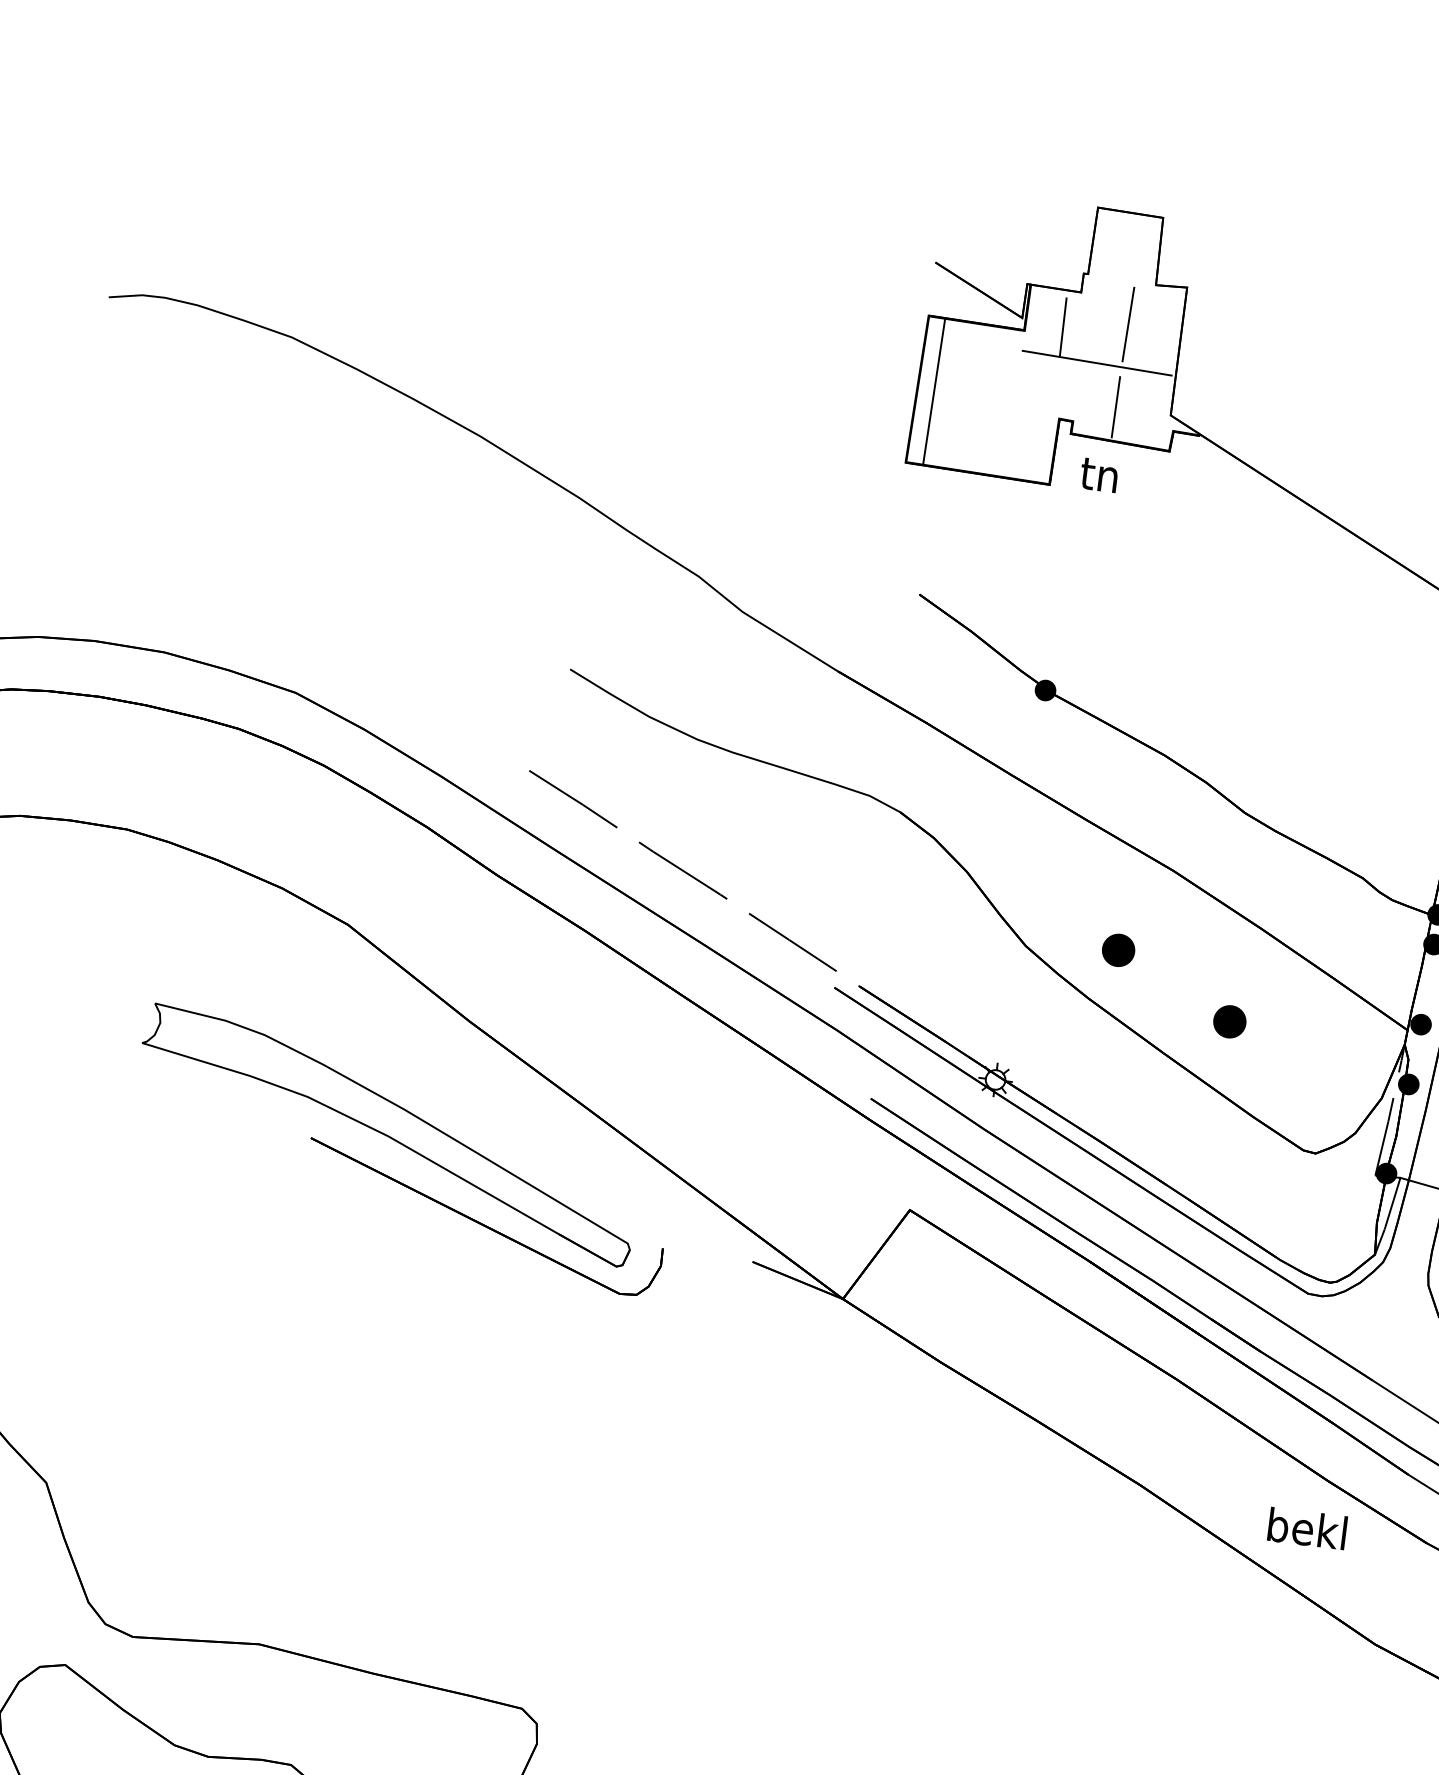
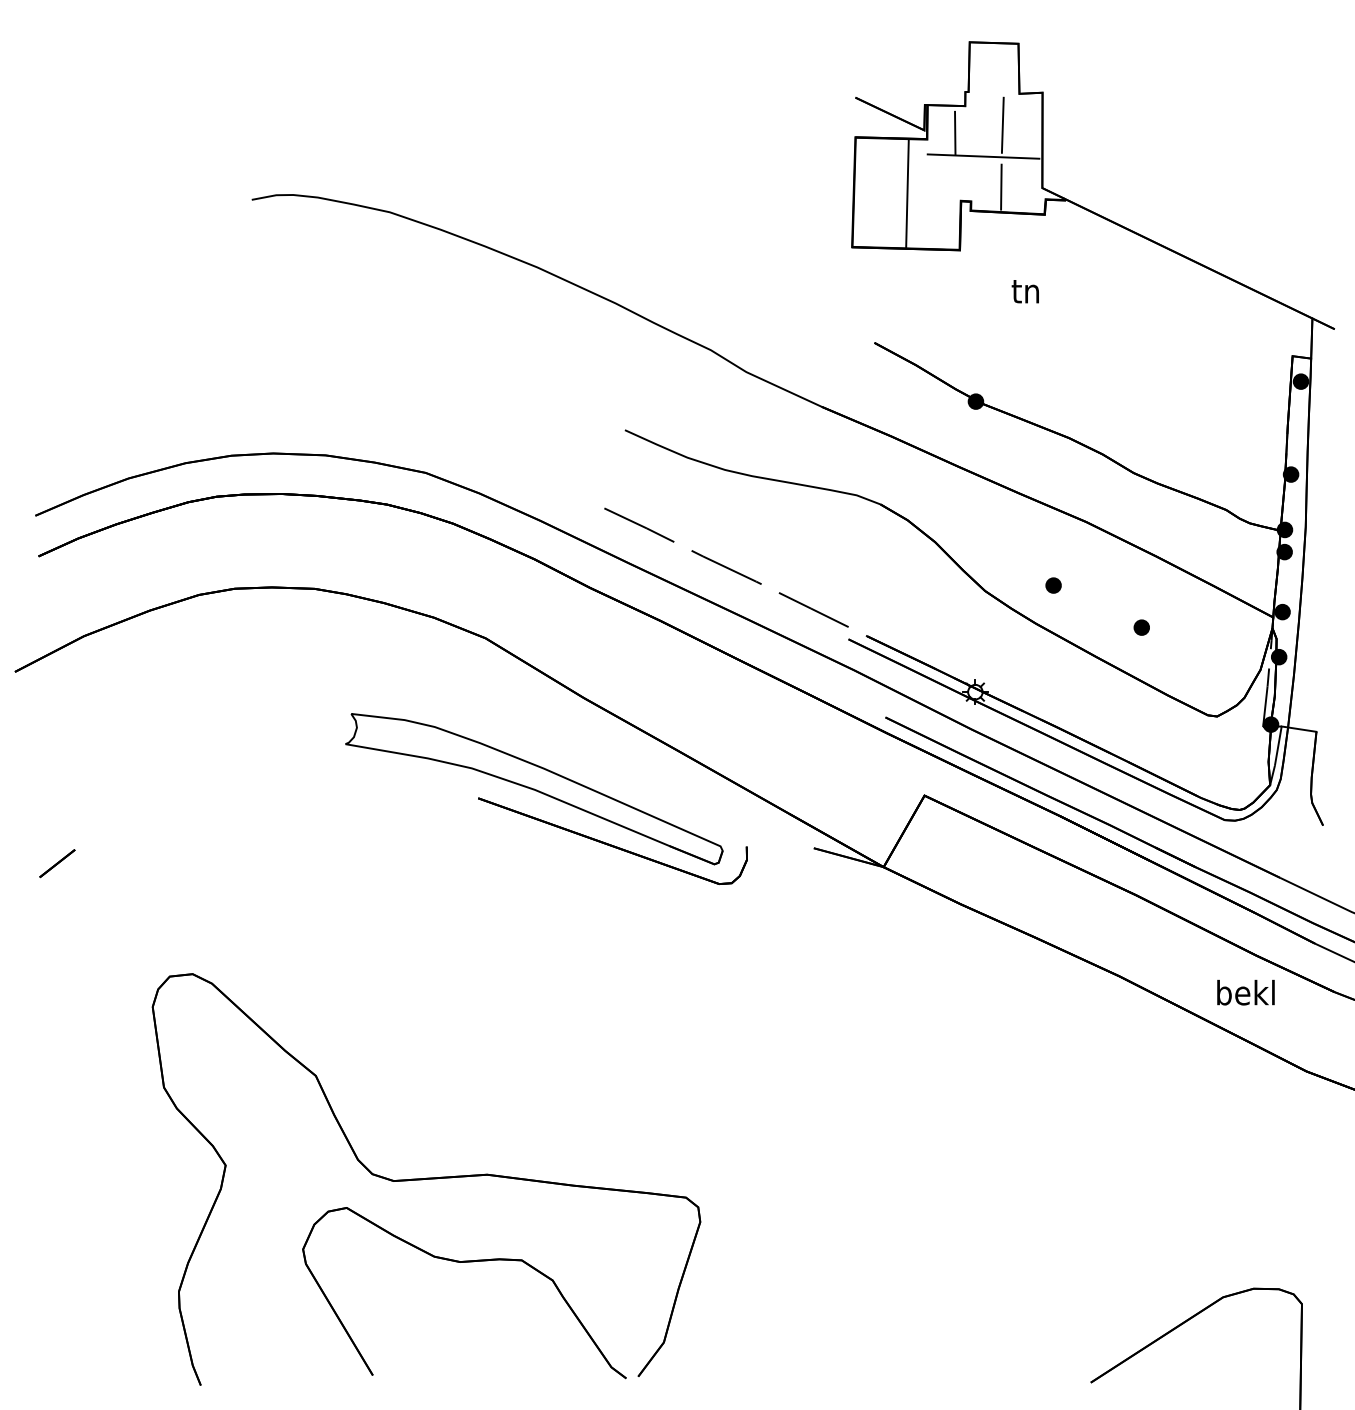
line: (934, 391) -> (907, 193), moved
text: (1098, 474) -> (1024, 291), moved
part: (1118, 950) -> (1053, 585), size x0.62
part: (1229, 1021) -> (1141, 627), size x0.62

